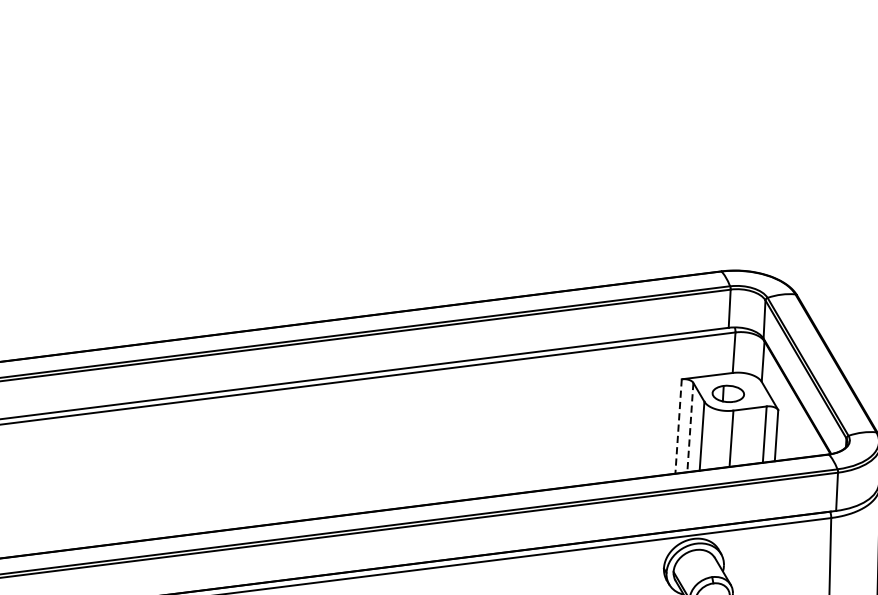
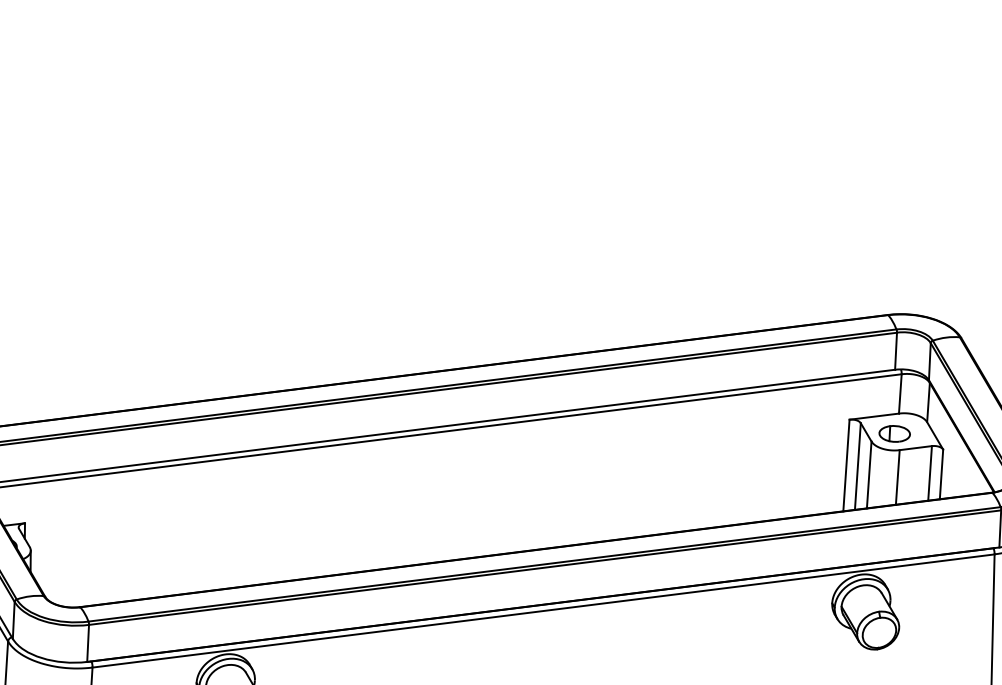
line: (678, 426) -> (846, 465), dashed -> solid
line: (689, 428) -> (857, 467), dashed -> solid

